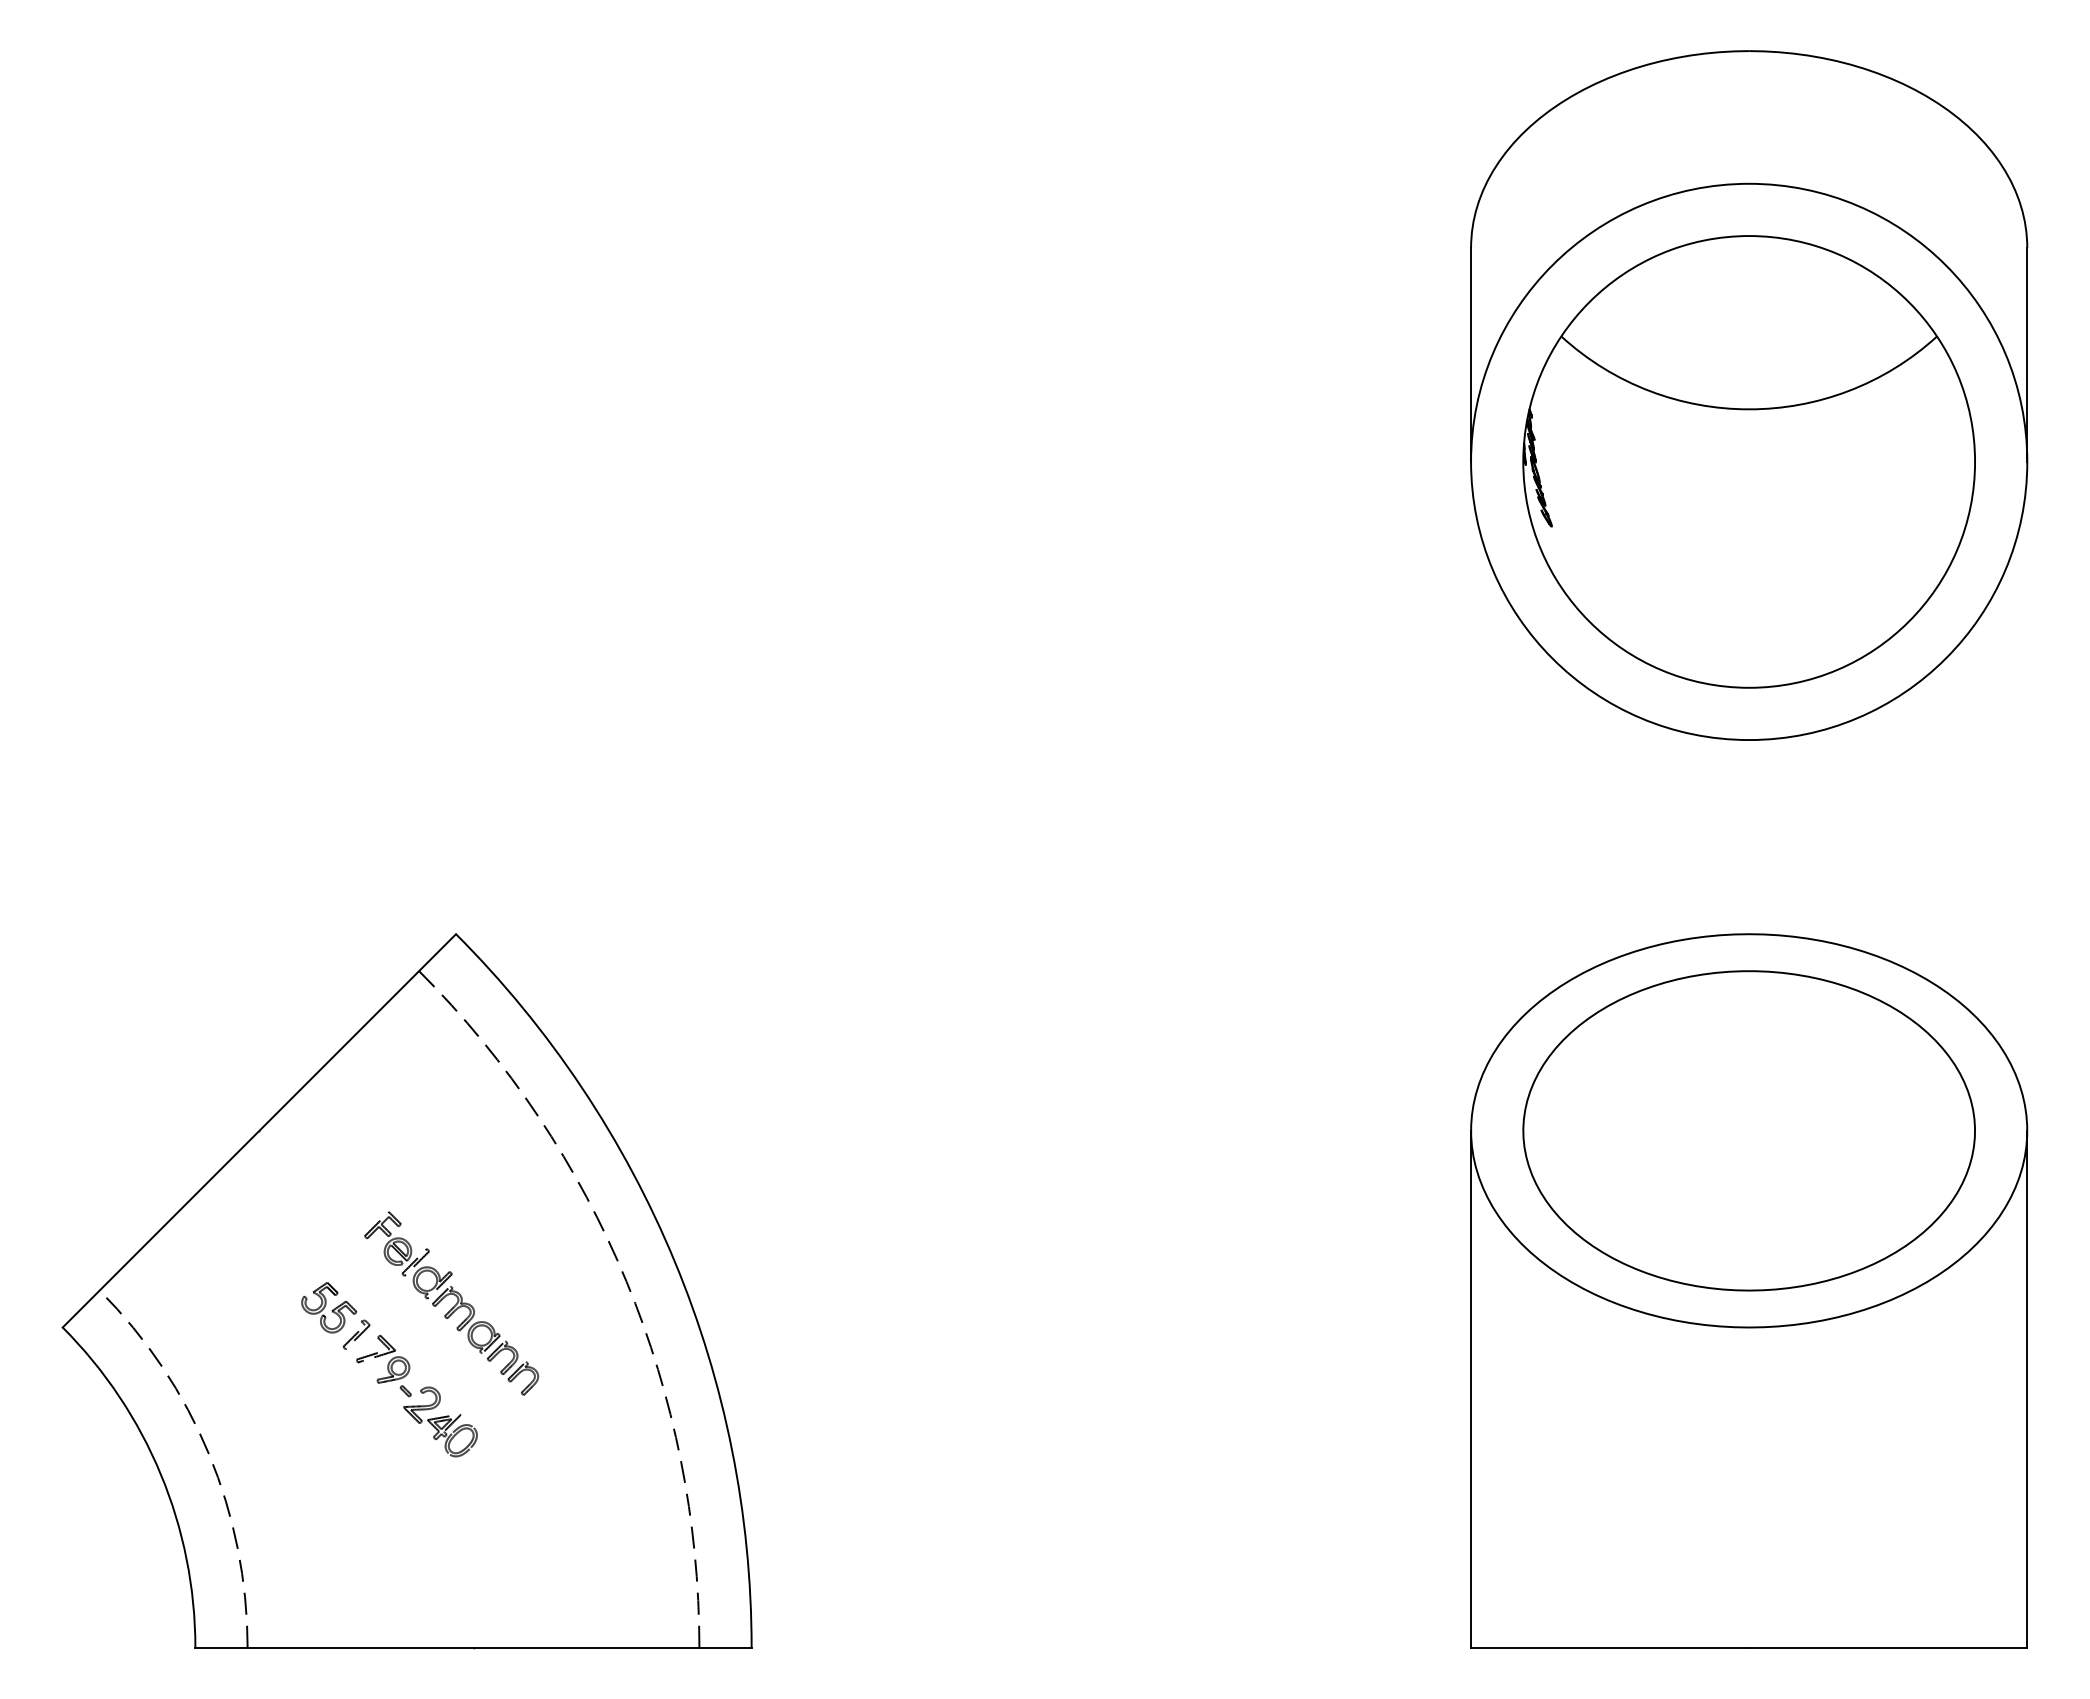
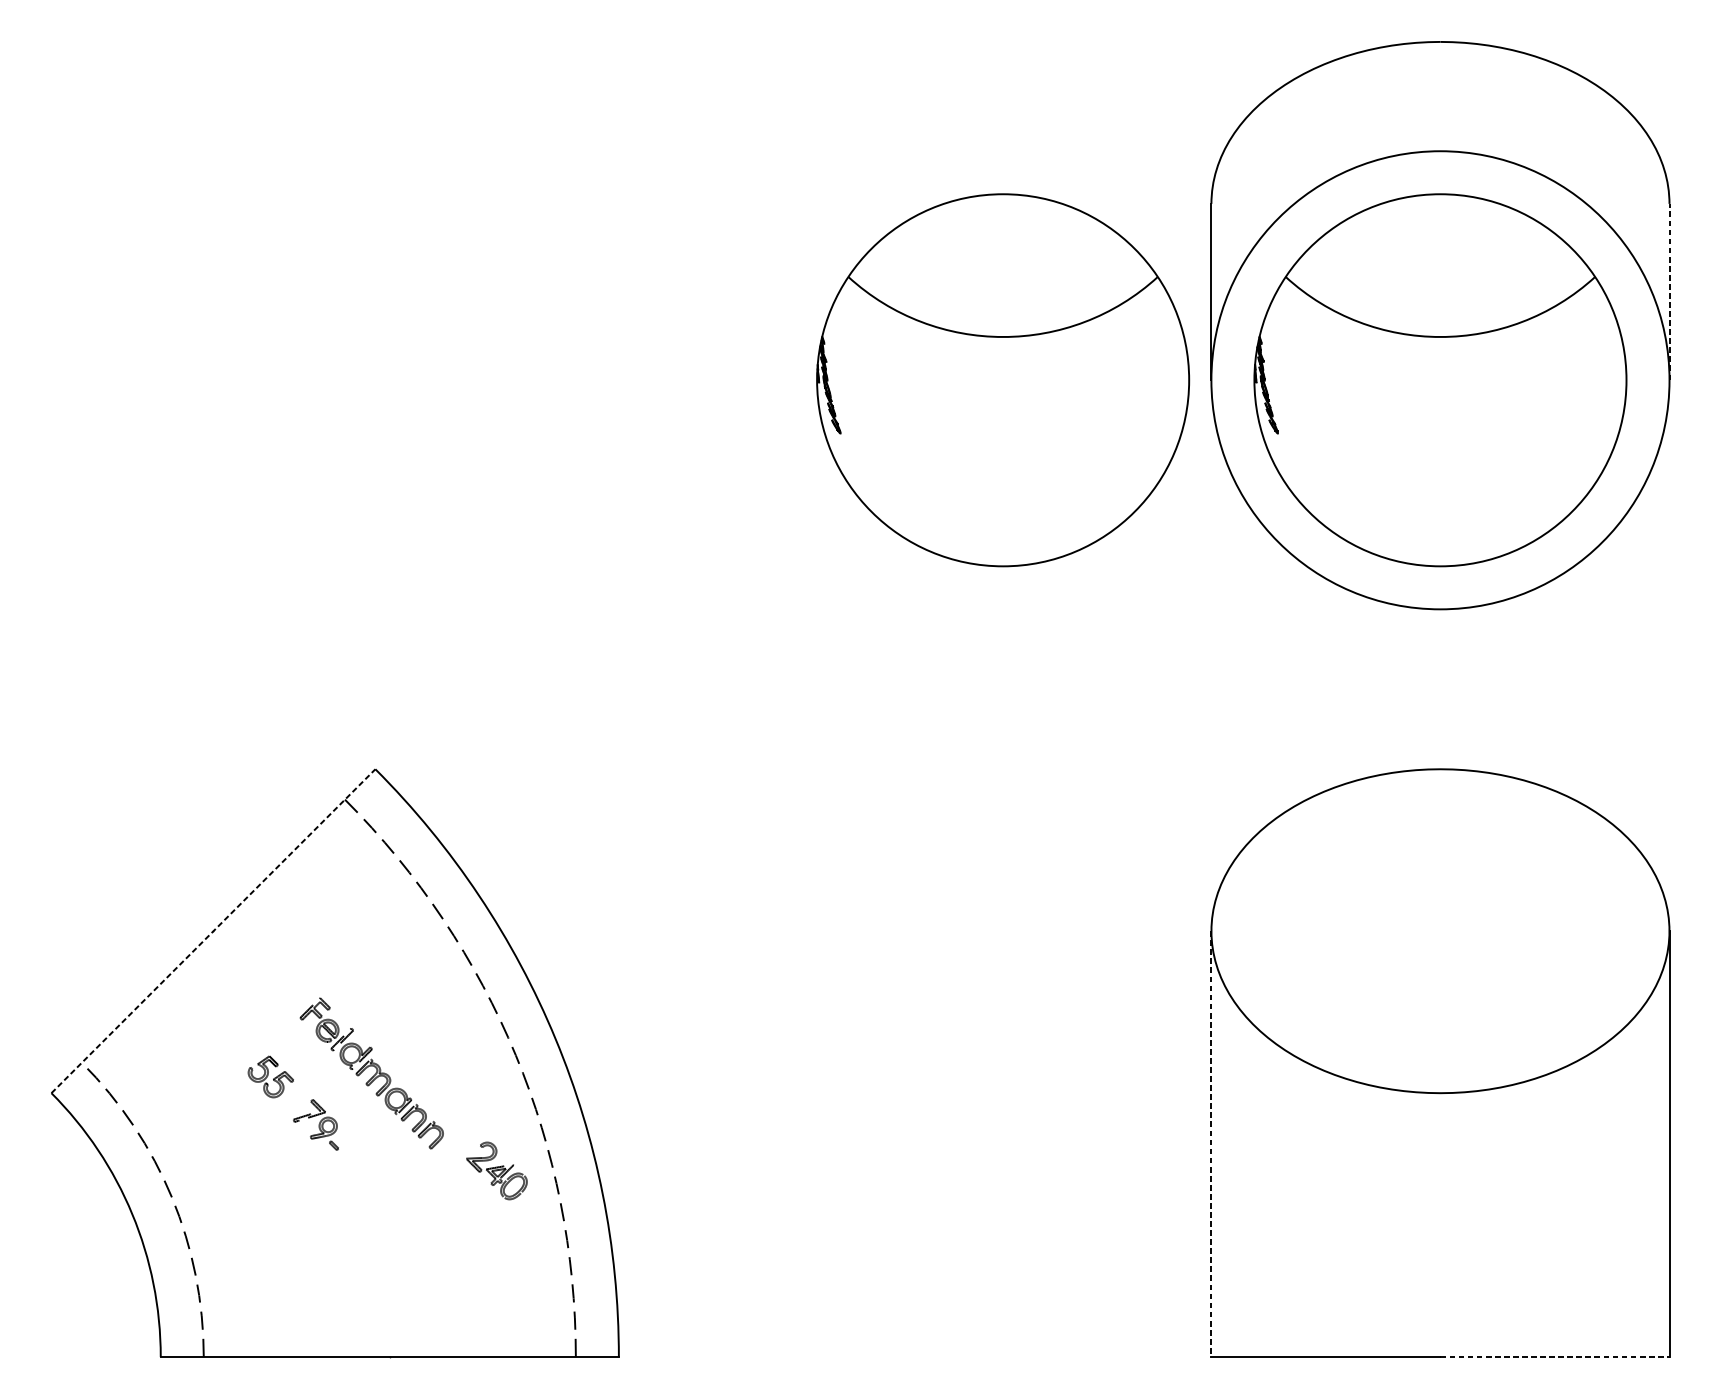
line: (2027, 354) -> (1669, 291), solid -> dashed
part: (1217, 461) -> (1002, 379), added
line: (259, 1130) -> (213, 930), solid -> dashed
part: (1748, 1130) -> (1439, 930), removed
part: (356, 1334) -> (293, 1098), removed
line: (1471, 1389) -> (1211, 1144), solid -> dashed
part: (440, 1421) -> (496, 1170), moved
line: (1888, 1647) -> (1555, 1356), solid -> dashed

